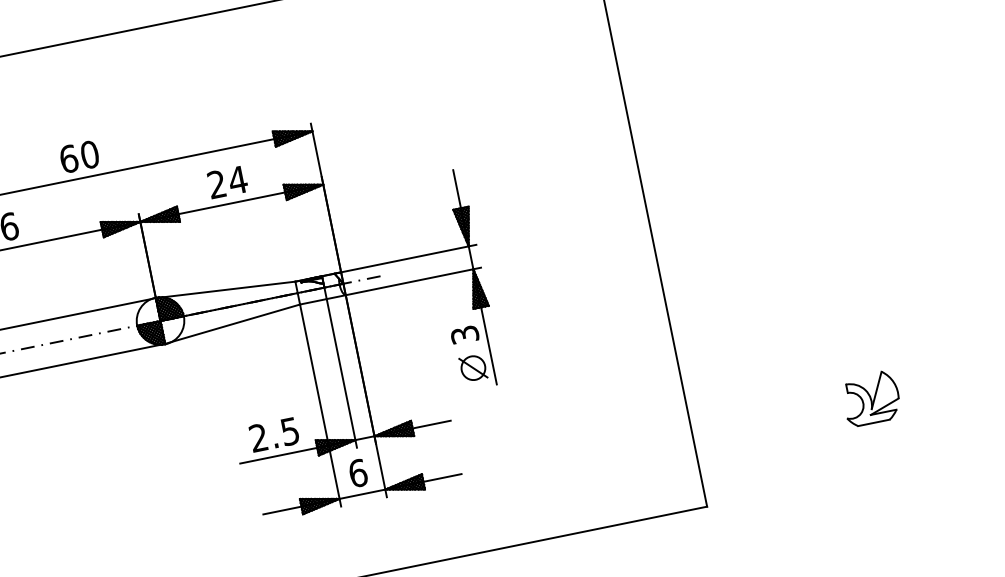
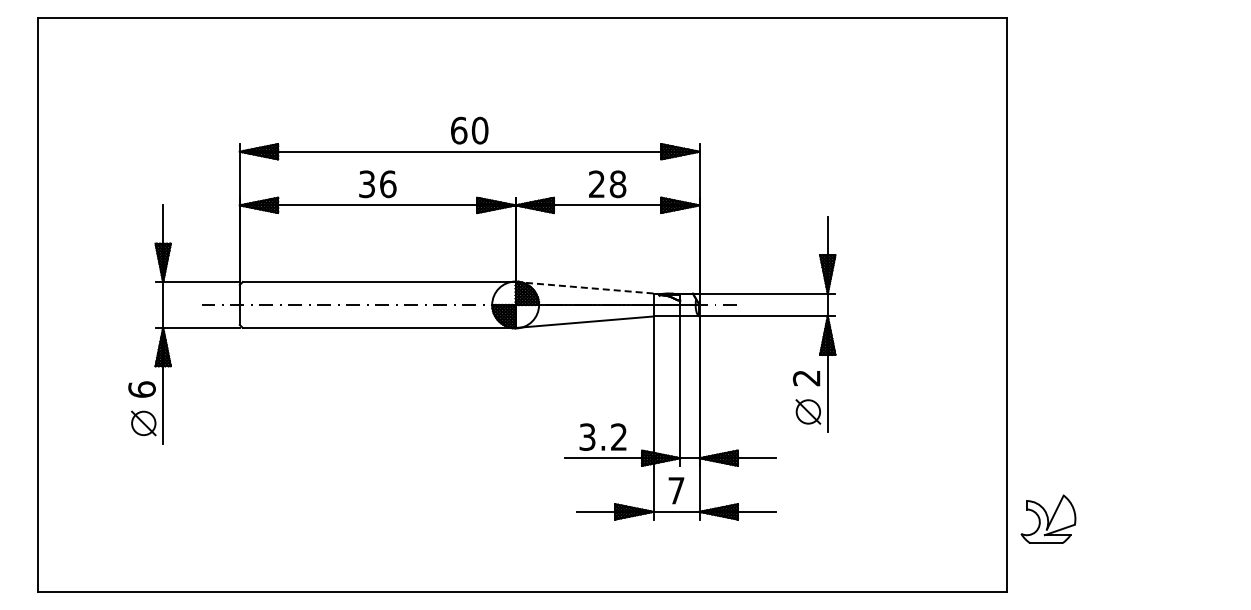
text: (237, 180) -> (617, 184), 24 -> 28
line: (225, 289) -> (584, 287), solid -> dashed
text: (464, 335) -> (806, 378), 3 -> 2
part: (871, 397) -> (1048, 518), moved
text: (273, 434) -> (602, 436), 2.5 -> 3.2
text: (358, 472) -> (676, 490), 6 -> 7

